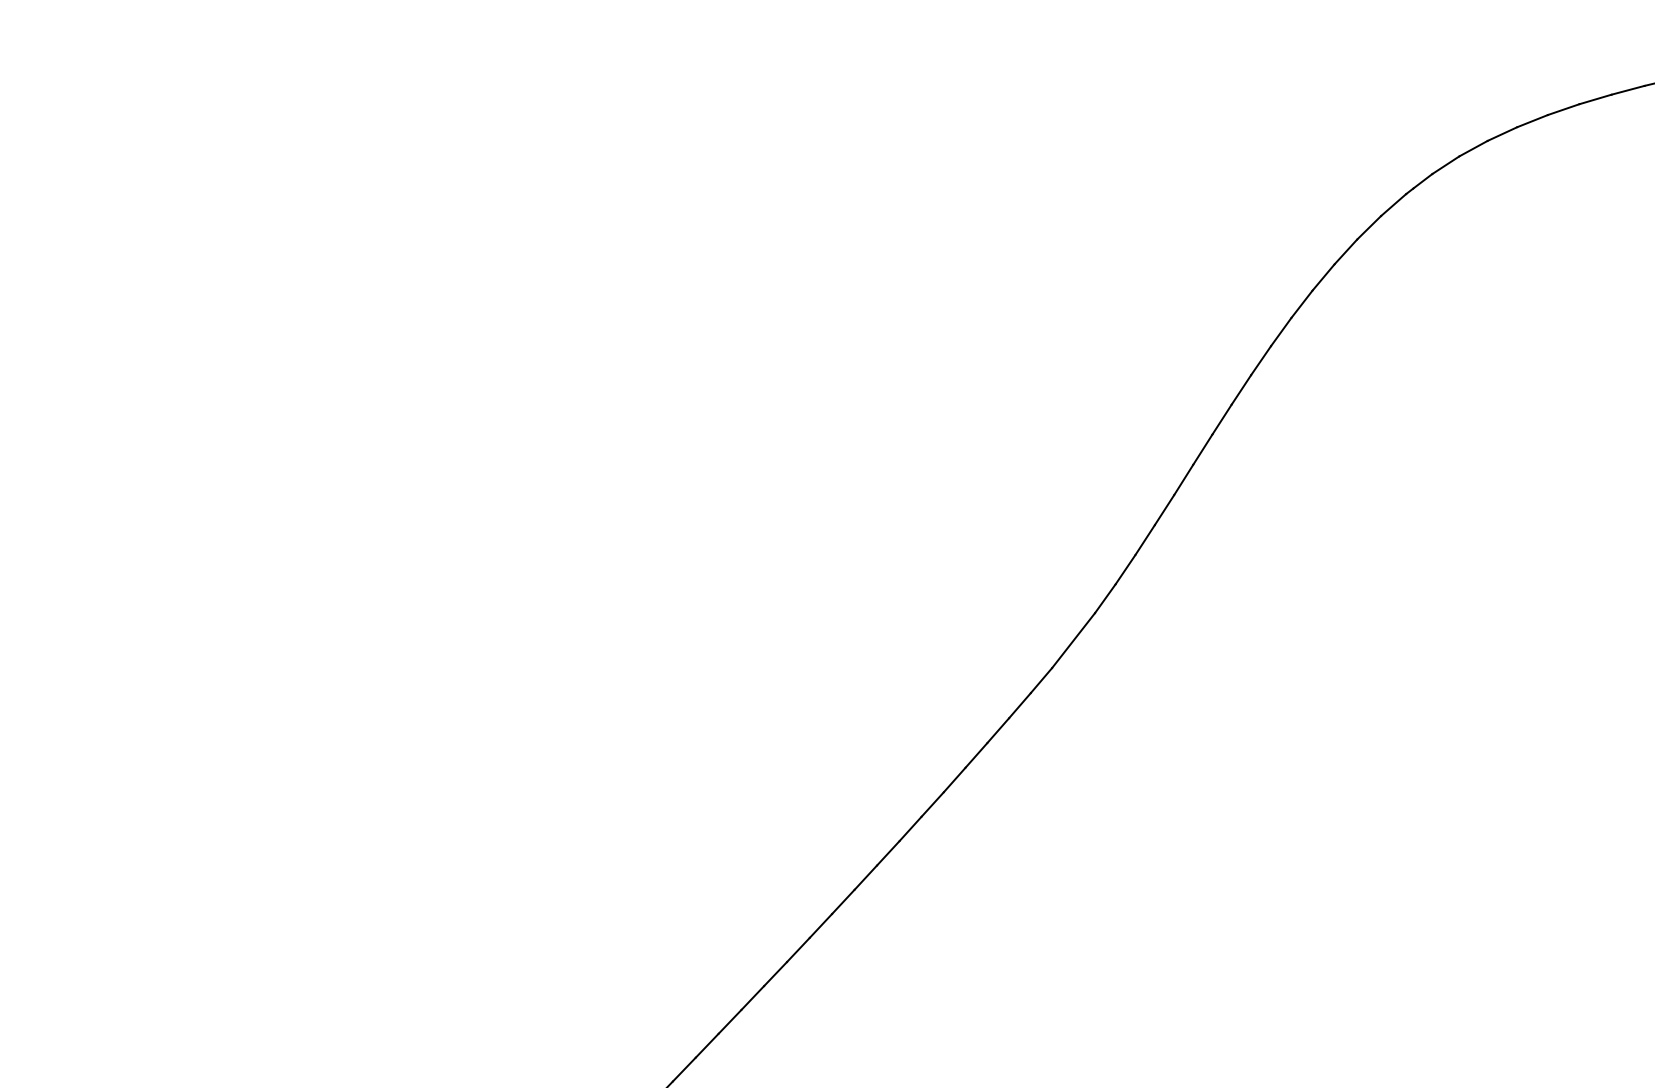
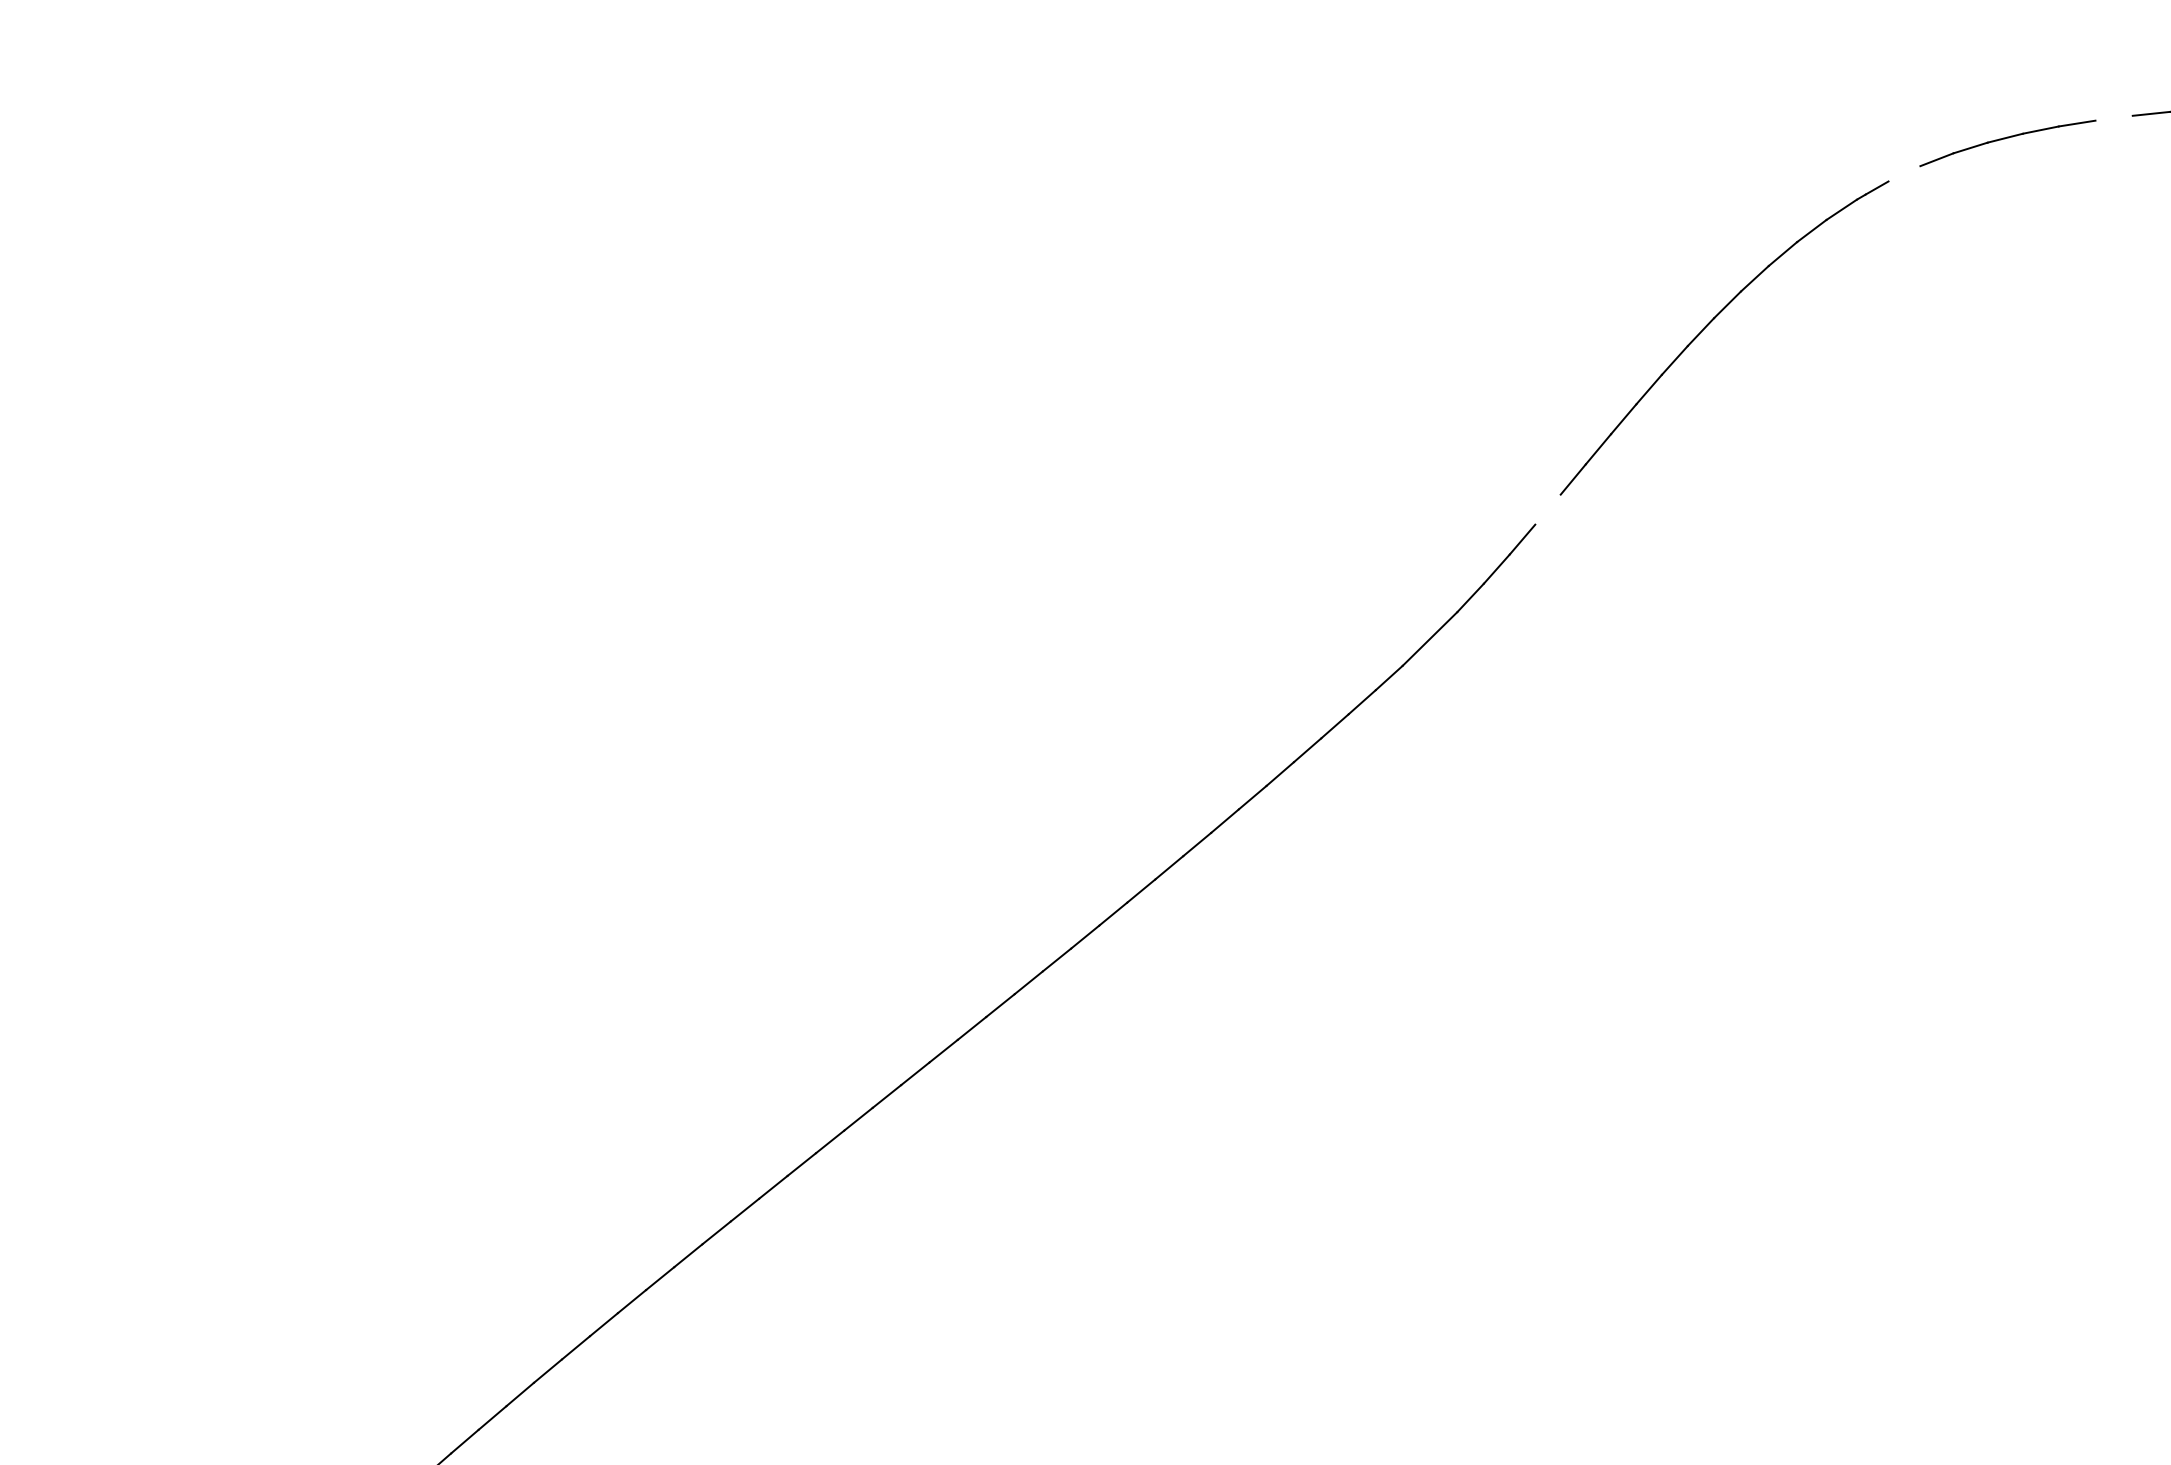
line: (1627, 89) -> (2113, 117), removed
line: (1445, 164) -> (1904, 173), removed
line: (1164, 509) -> (1547, 509), removed

